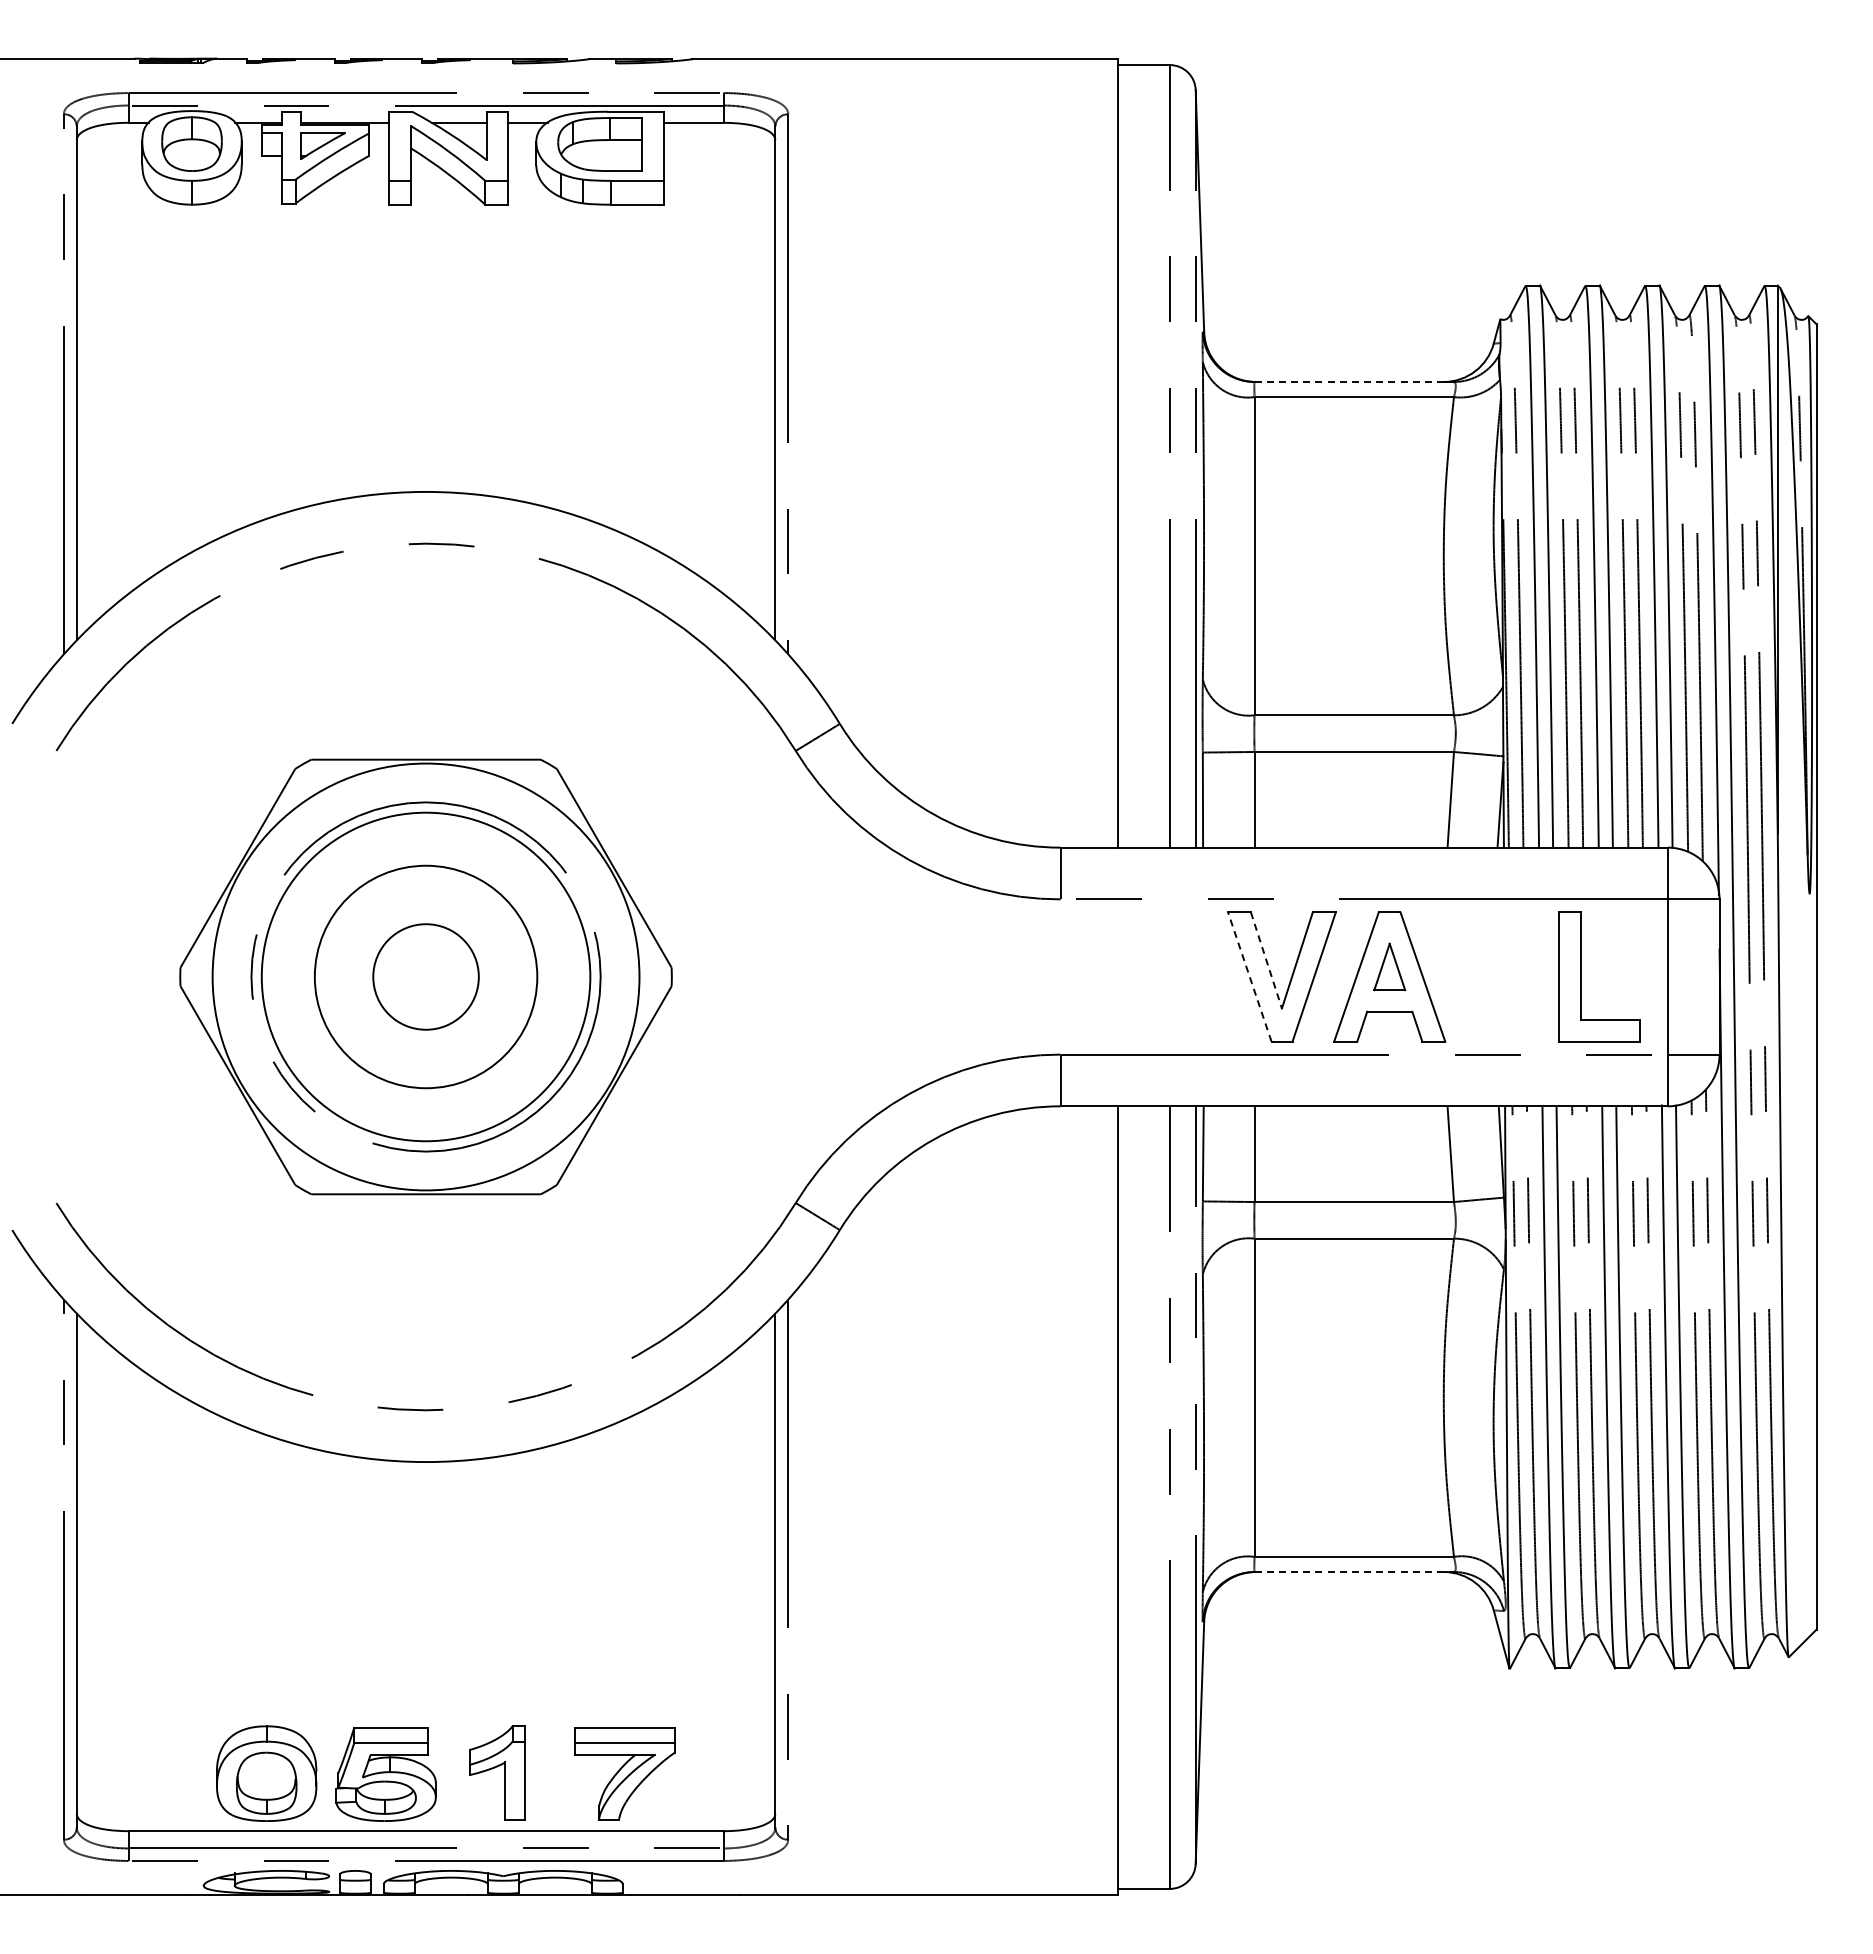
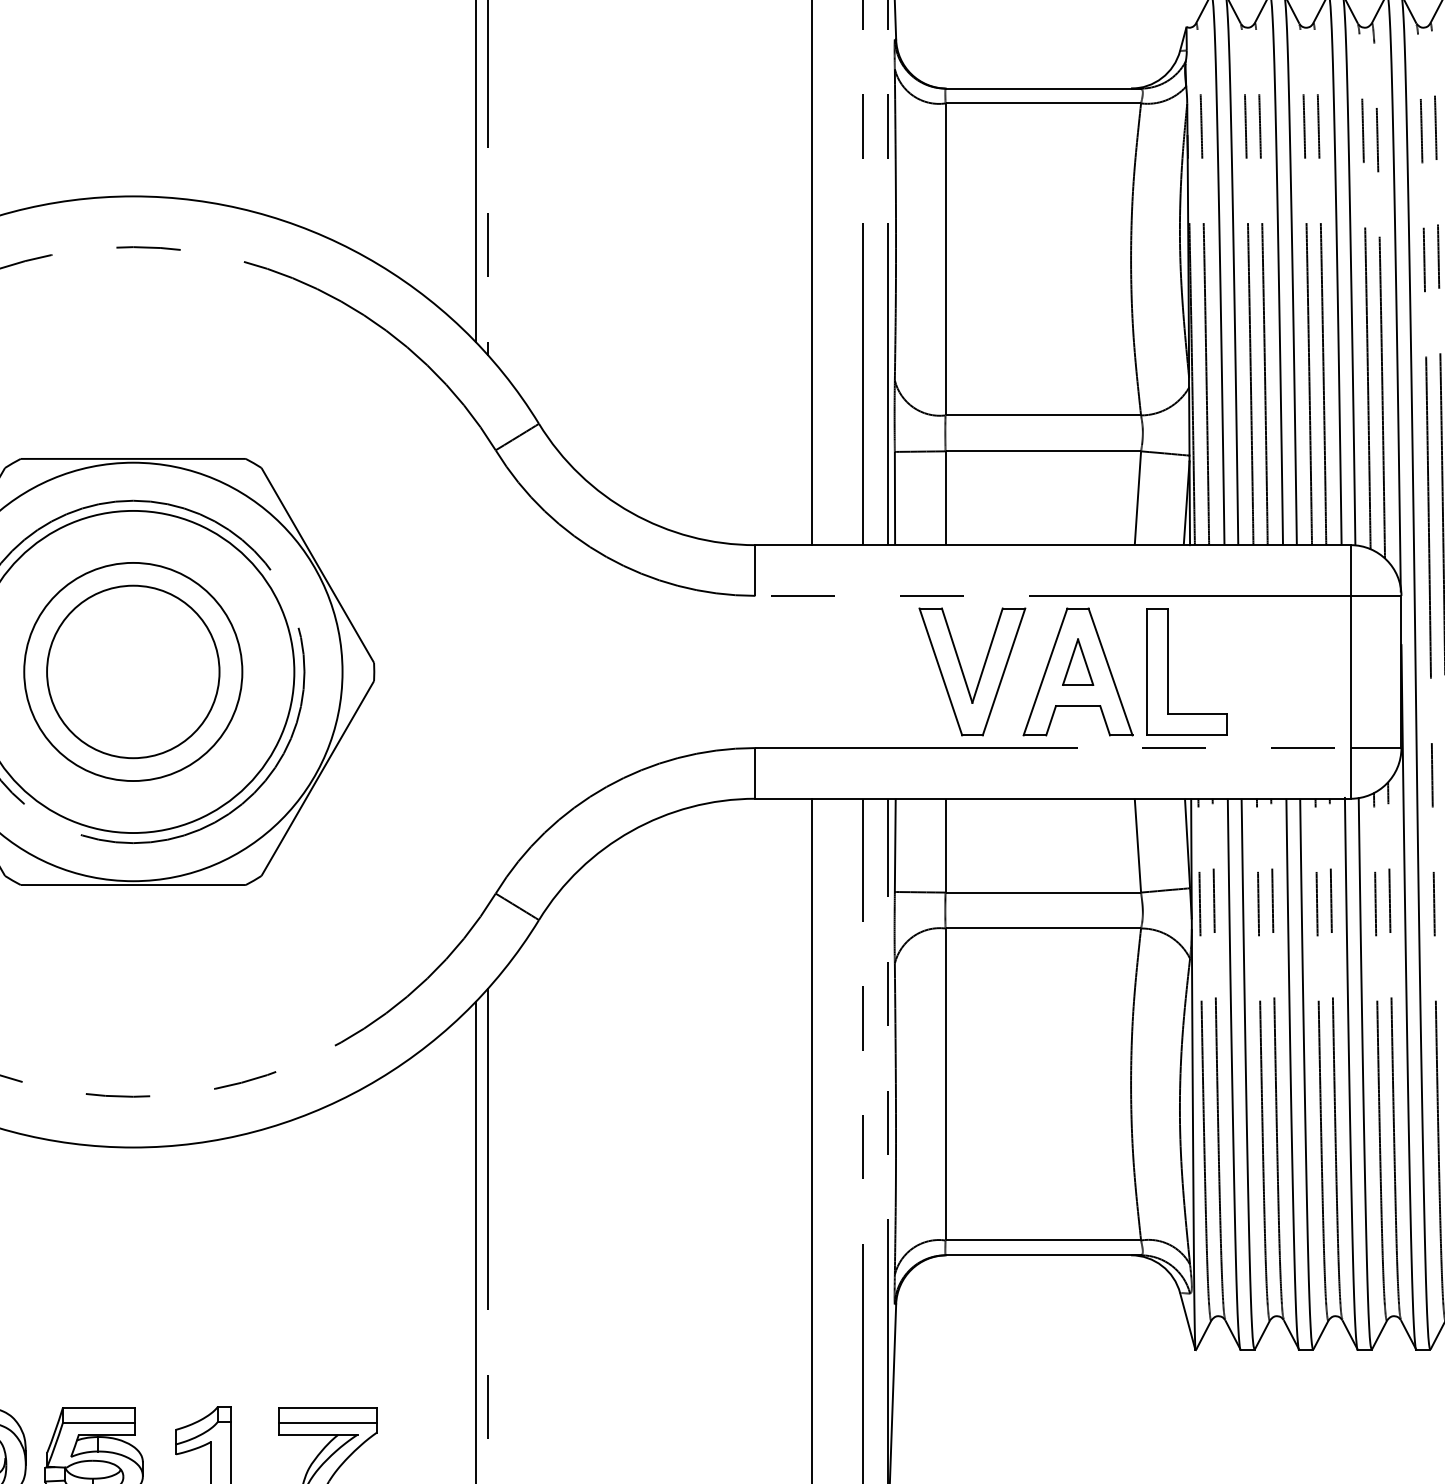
line: (1354, 381) -> (1043, 88), dashed -> solid
line: (1266, 960) -> (957, 655), dashed -> solid
circle: (426, 976) -> (133, 671), size x1.67
line: (1249, 976) -> (940, 671), dashed -> solid
part: (1581, 976) -> (1169, 671), moved
line: (1354, 1572) -> (1043, 1255), dashed -> solid

